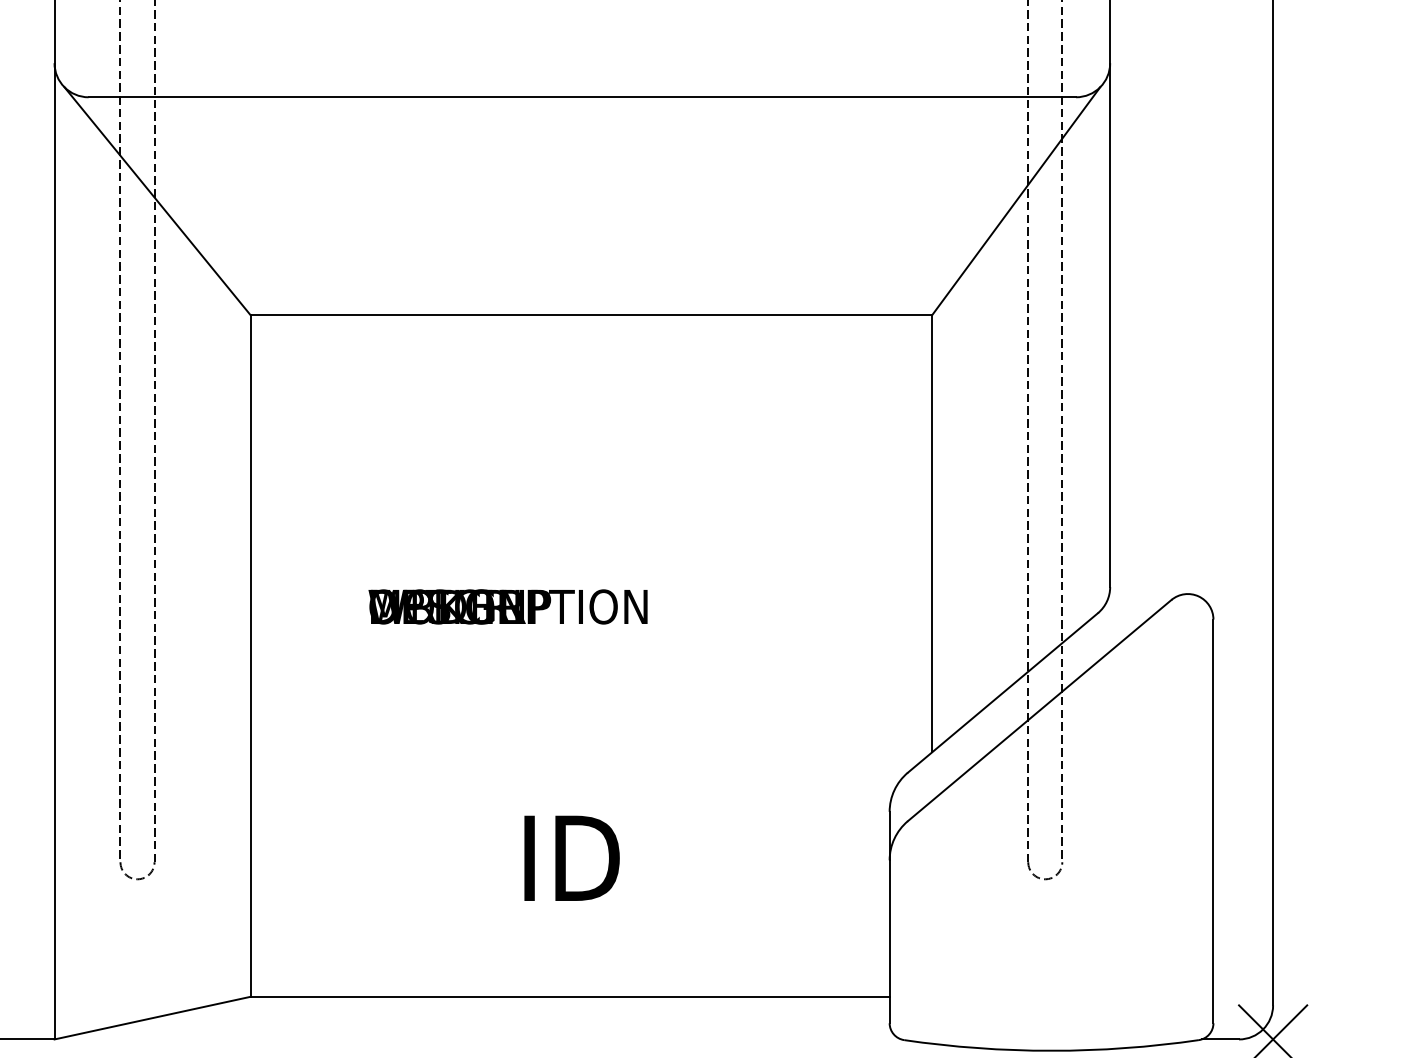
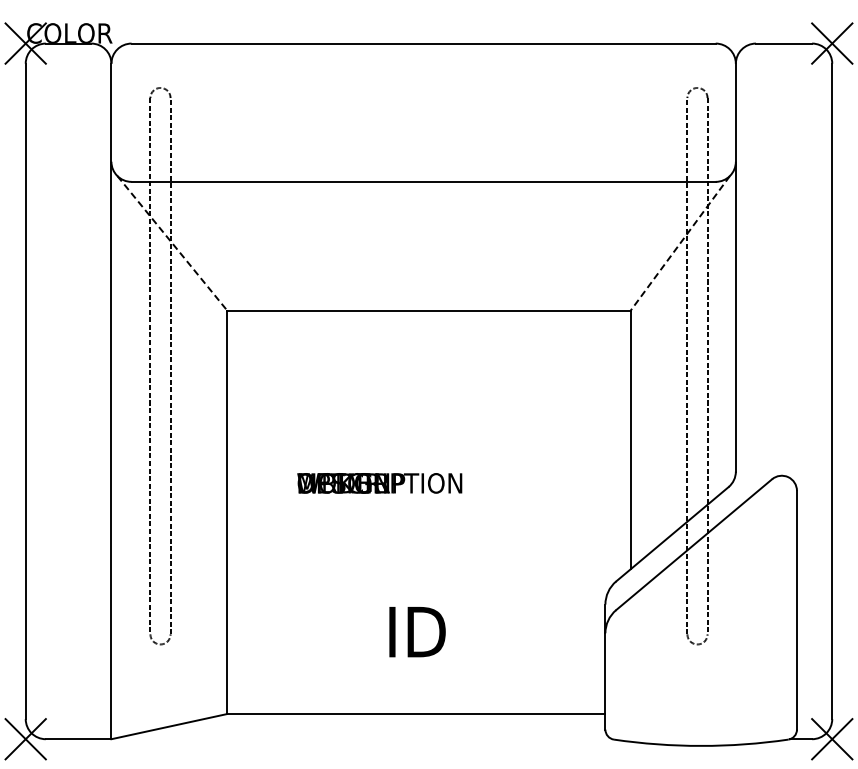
line: (157, 201) -> (172, 243), solid -> dashed
line: (1016, 201) -> (680, 243), solid -> dashed

